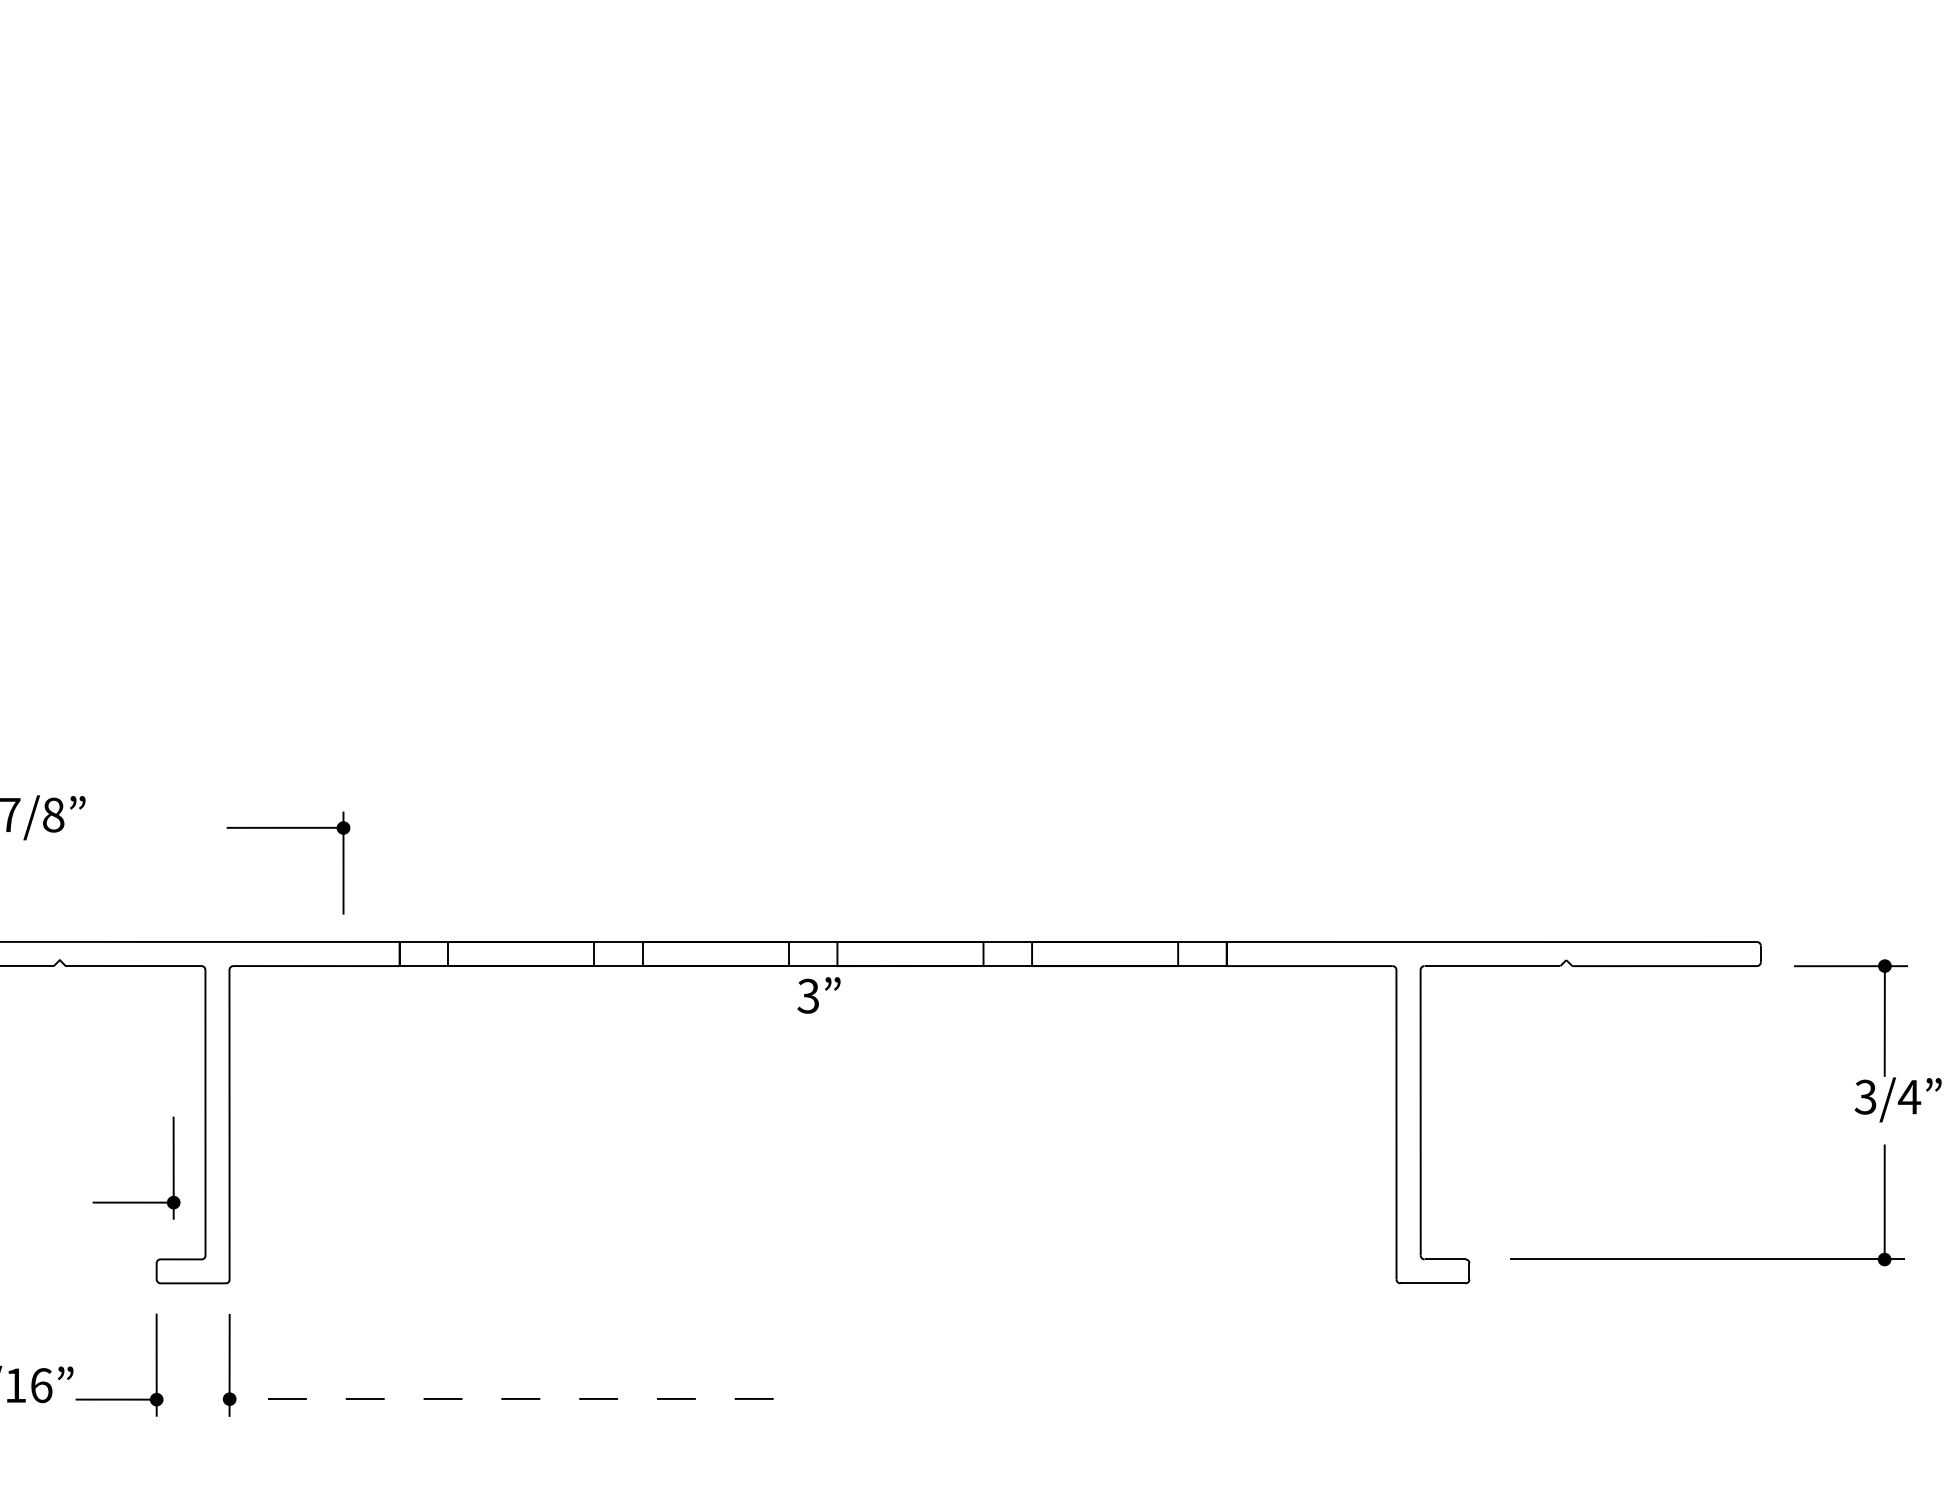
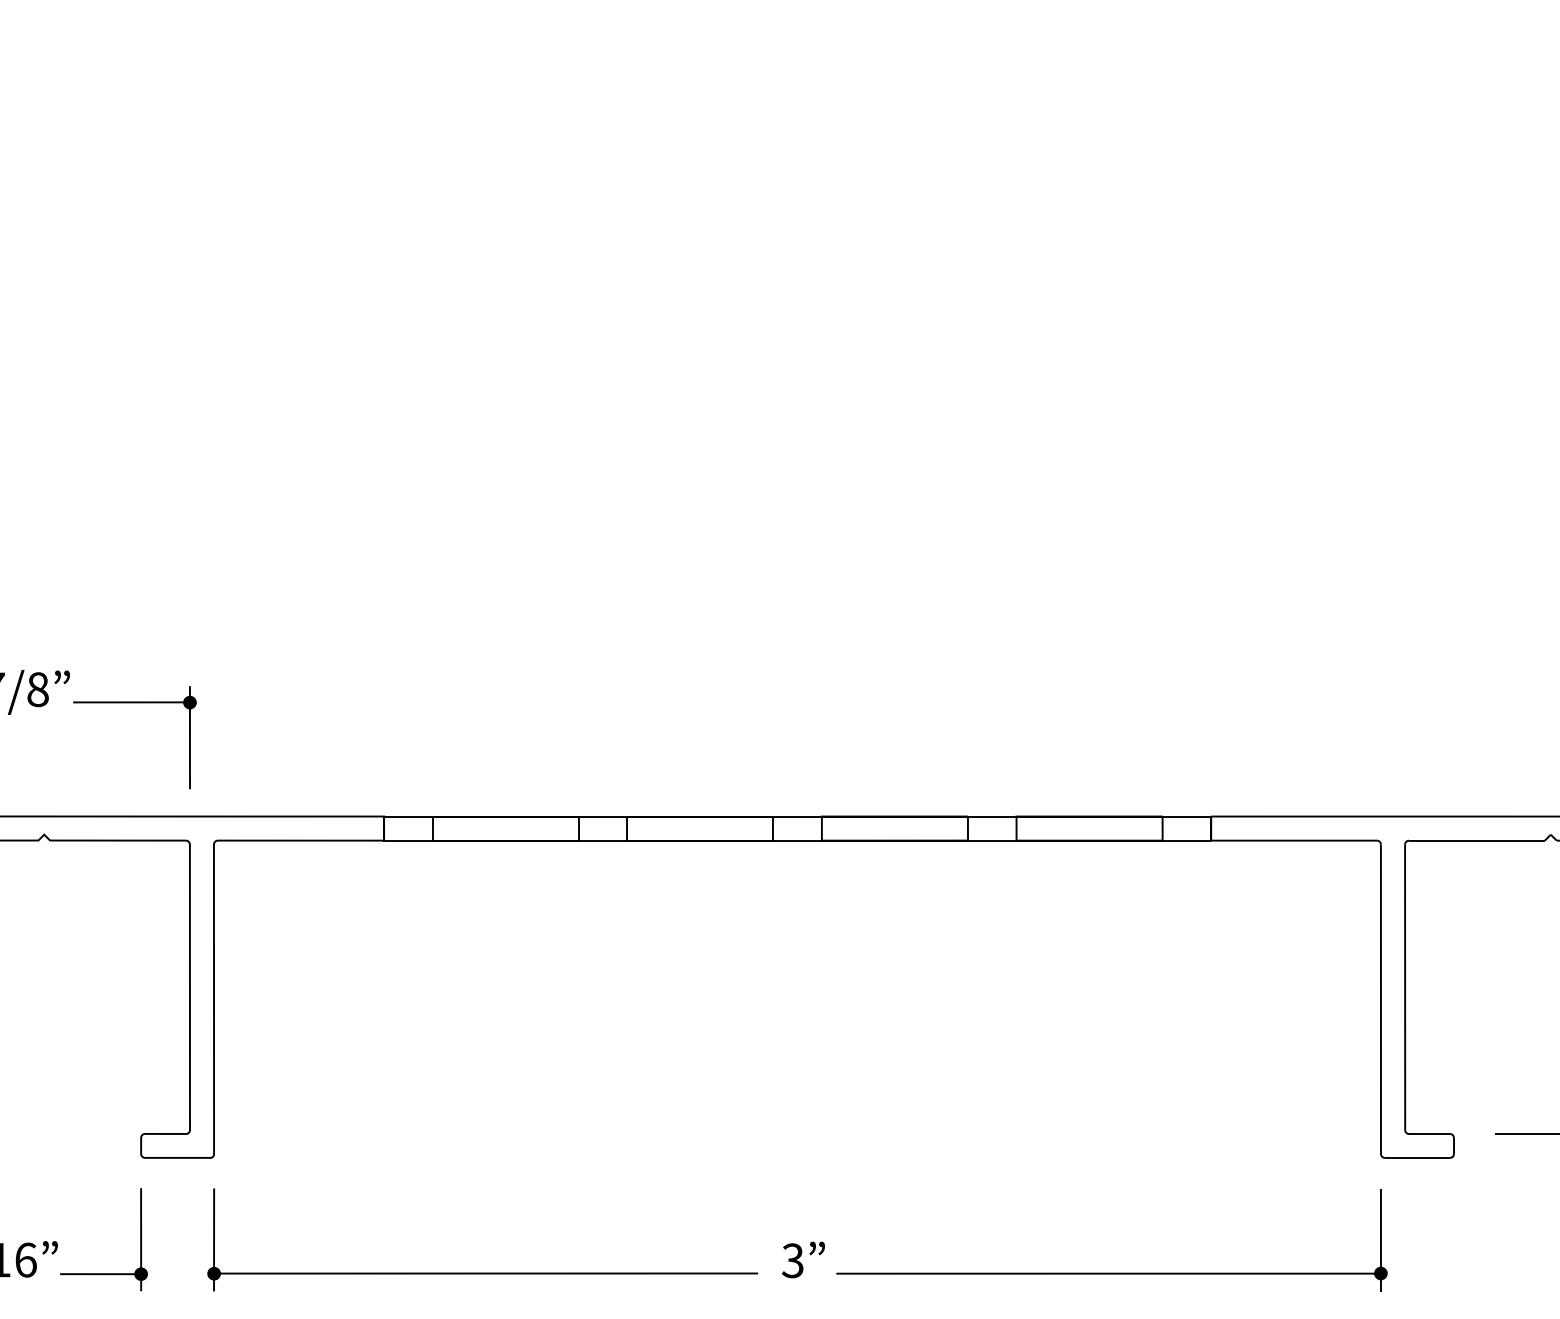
part: (288, 828) -> (134, 703), moved
text: (818, 995) -> (802, 1260), moved
part: (136, 1201) -> (120, 1076), removed
line: (501, 1398) -> (485, 1273), dashed -> solid
part: (1127, 1398) -> (1111, 1273), added

